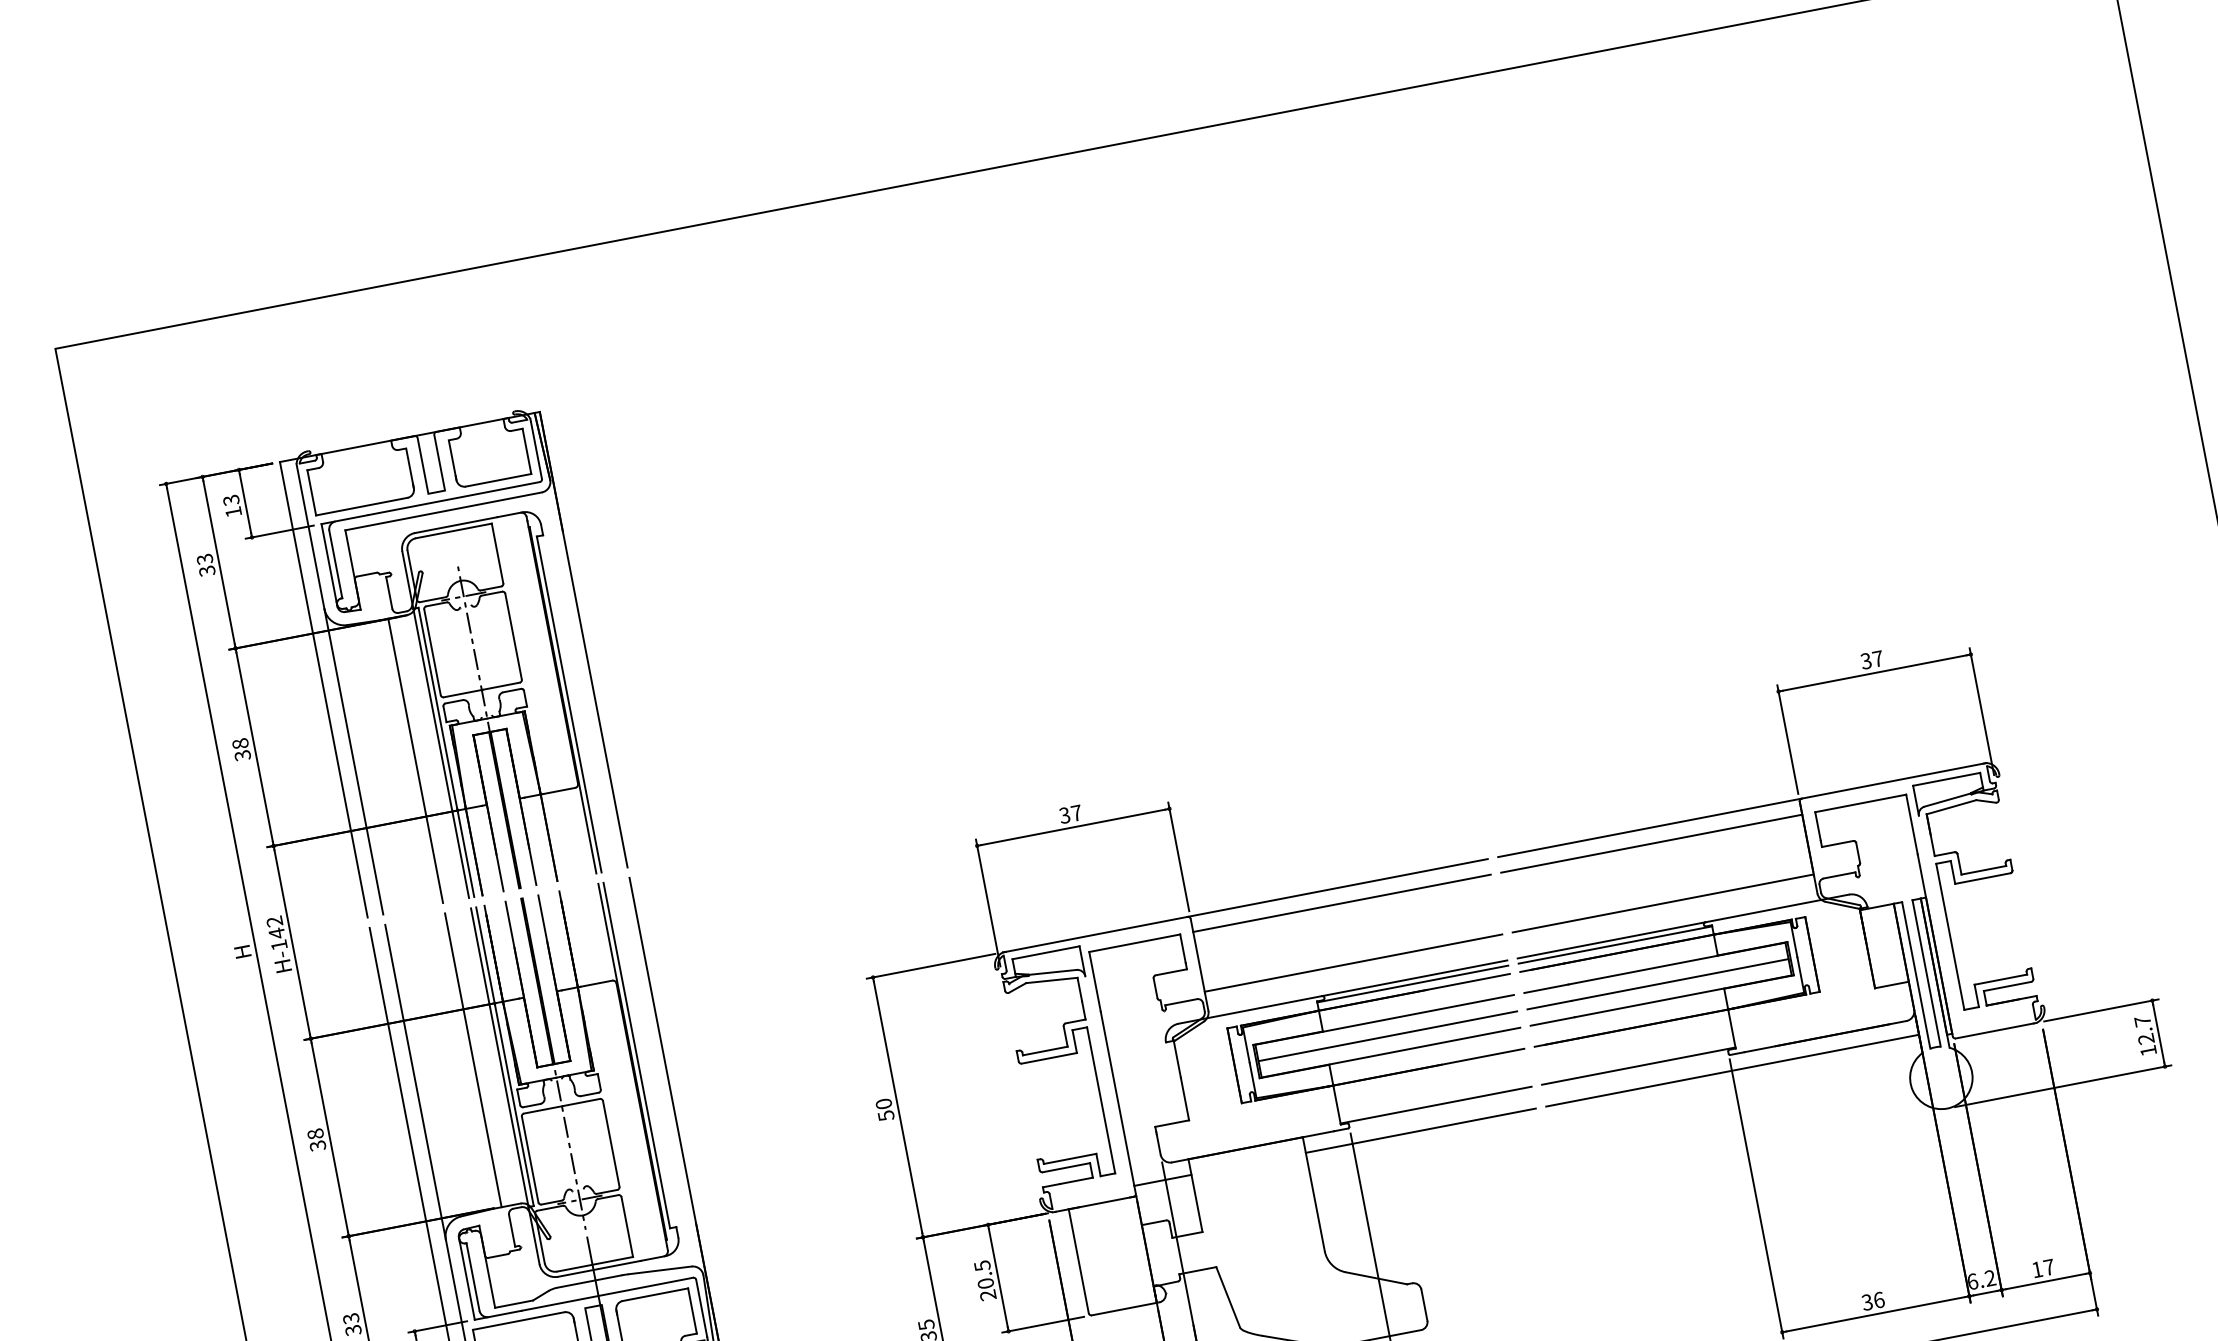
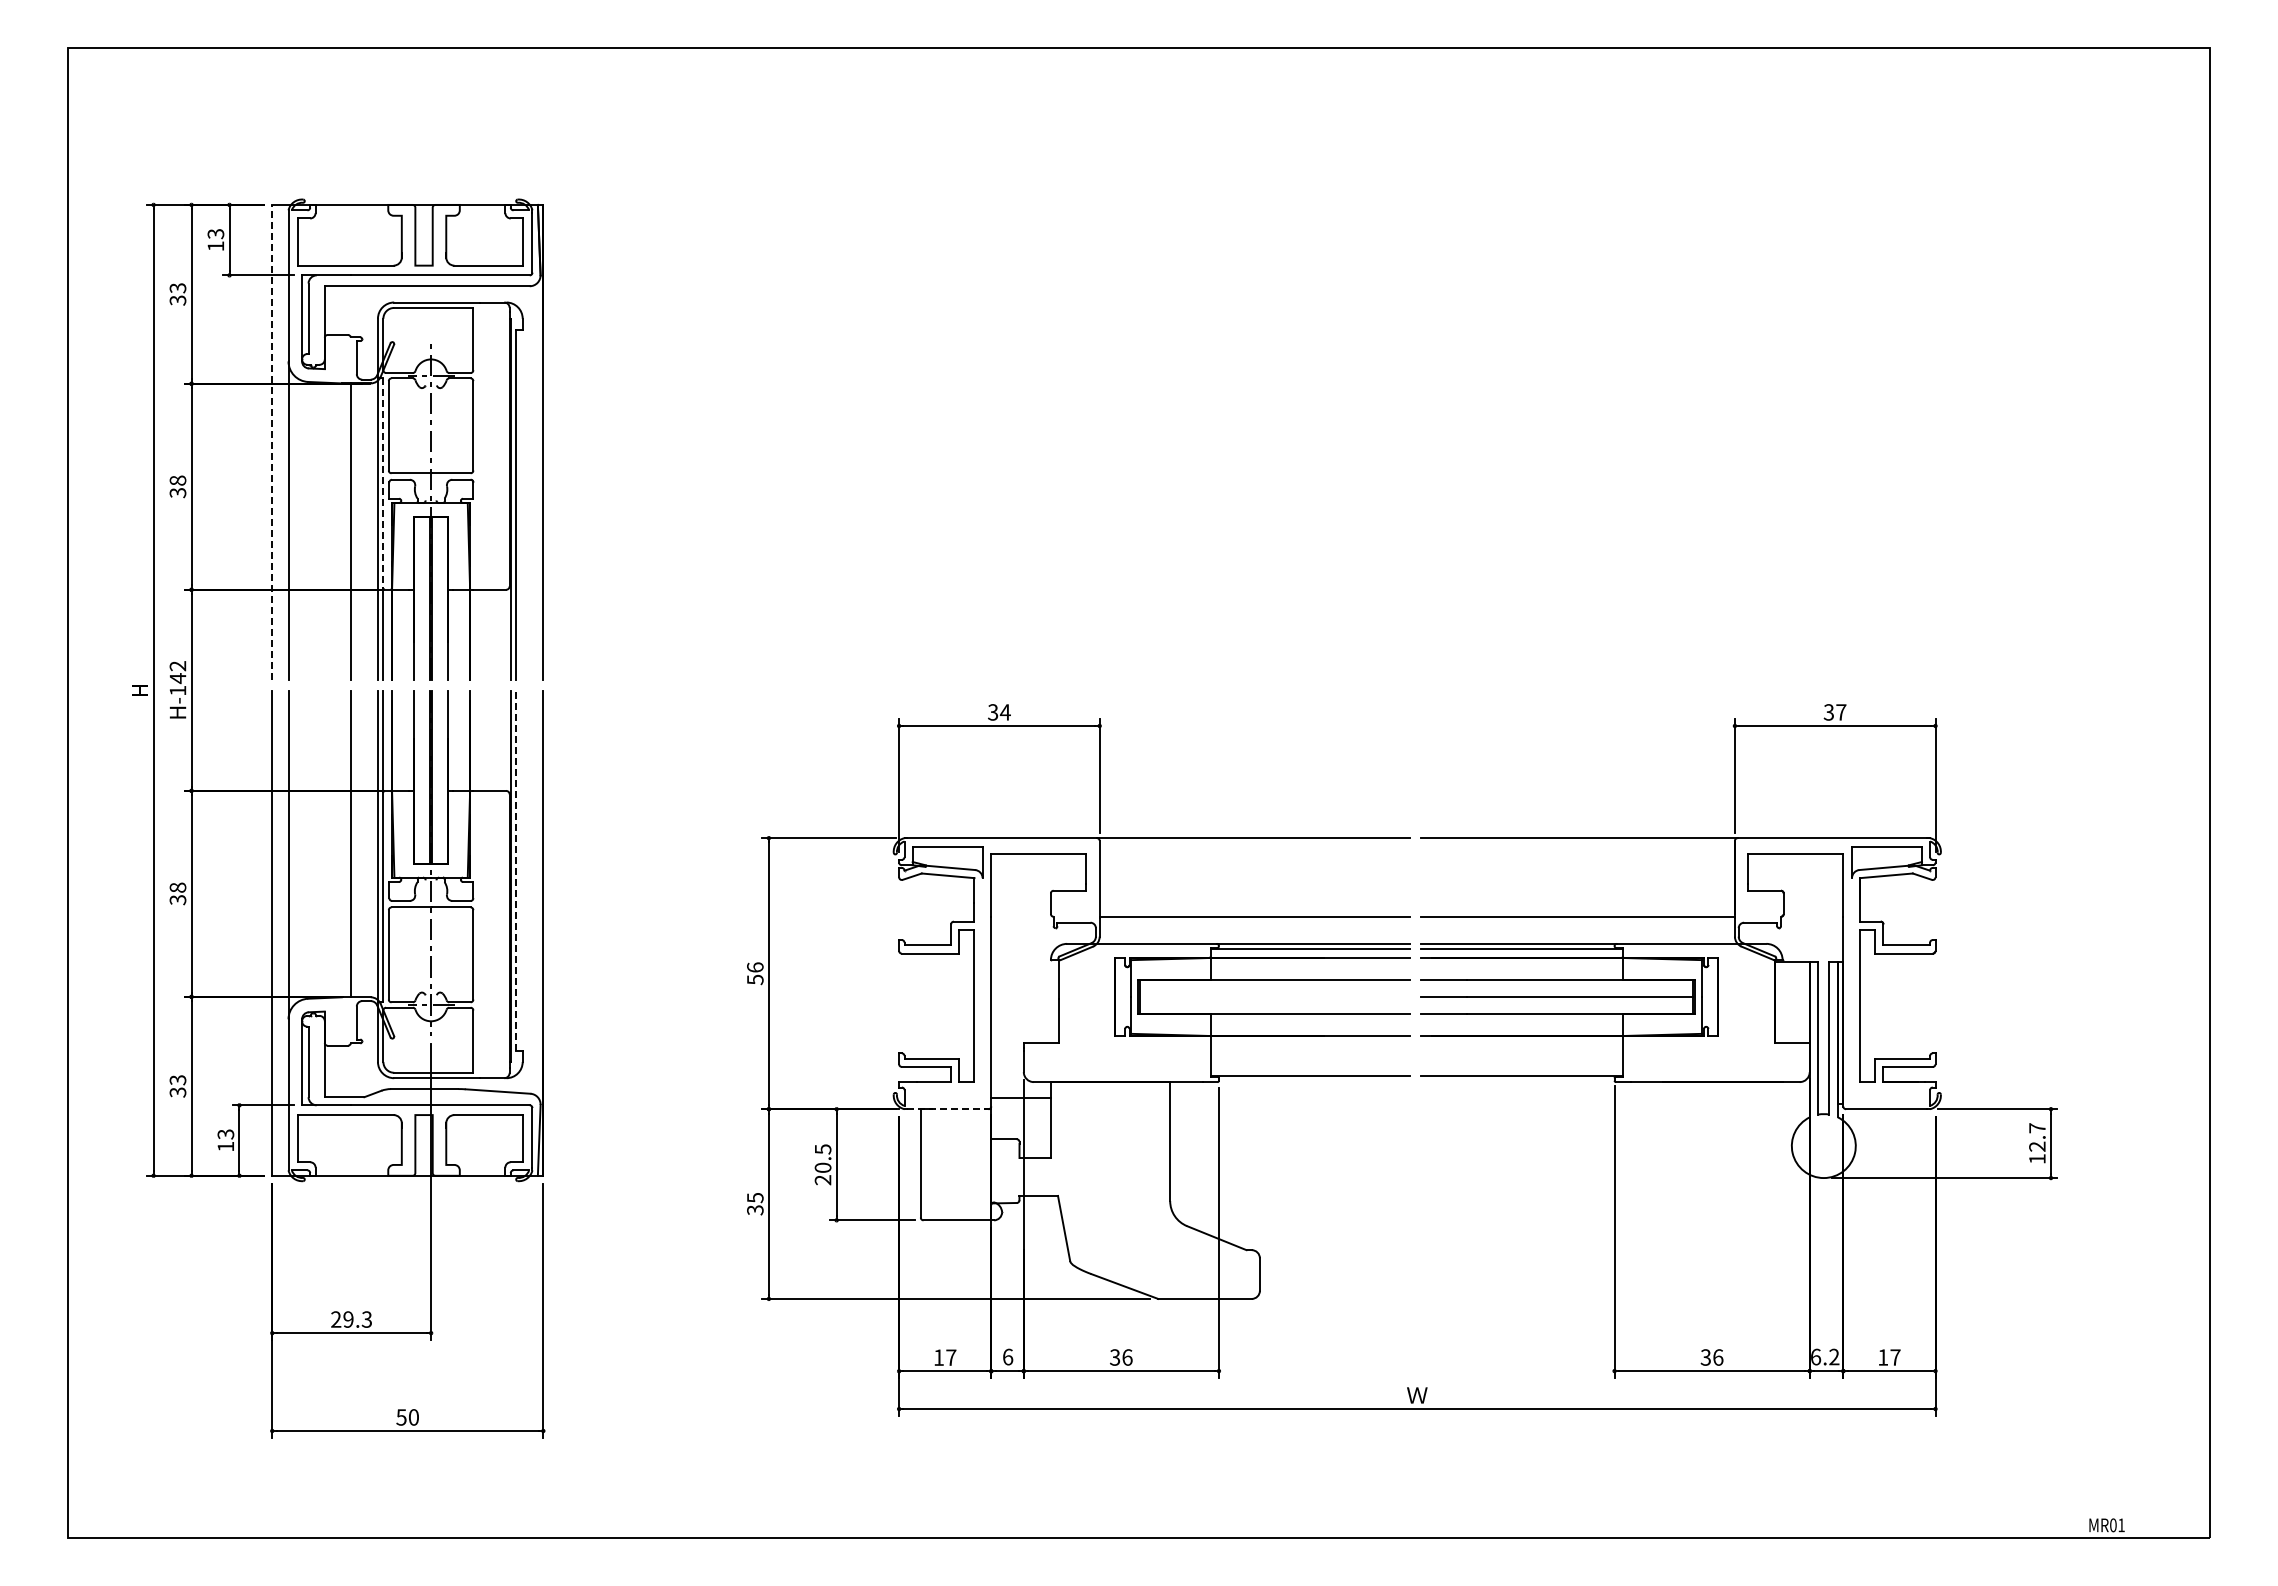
line: (324, 689) -> (272, 442), solid -> dashed
line: (438, 708) -> (383, 483), solid -> dashed
text: (1075, 813) -> (1004, 712), 37 -> 34
line: (1651, 843) -> (1577, 854), removed
line: (1341, 903) -> (1254, 854), removed
line: (1388, 1036) -> (1275, 997), removed
line: (637, 1055) -> (516, 870), solid -> dashed
line: (1731, 1070) -> (1614, 1098), removed
text: (884, 1103) -> (755, 967), 50 -> 56
line: (1421, 1130) -> (1290, 1098), removed
line: (1094, 1204) -> (947, 1109), solid -> dashed

